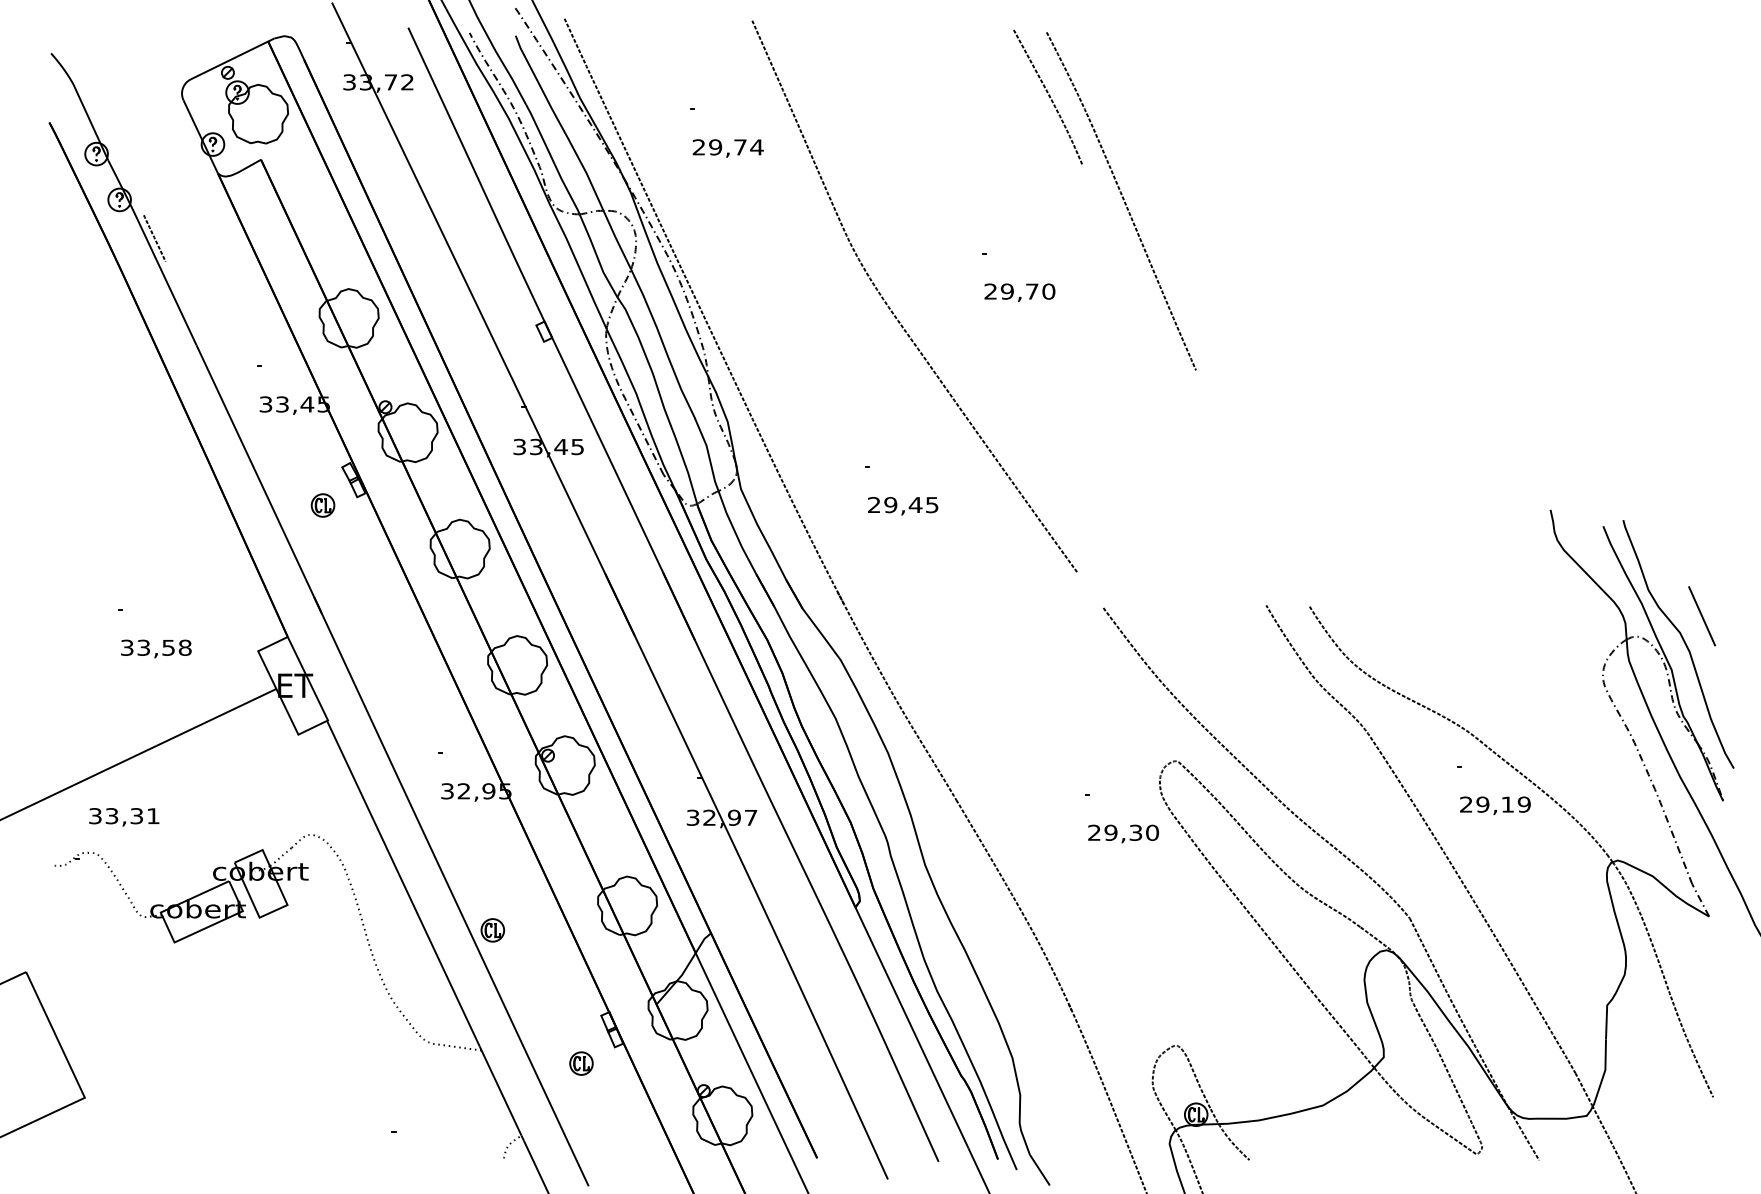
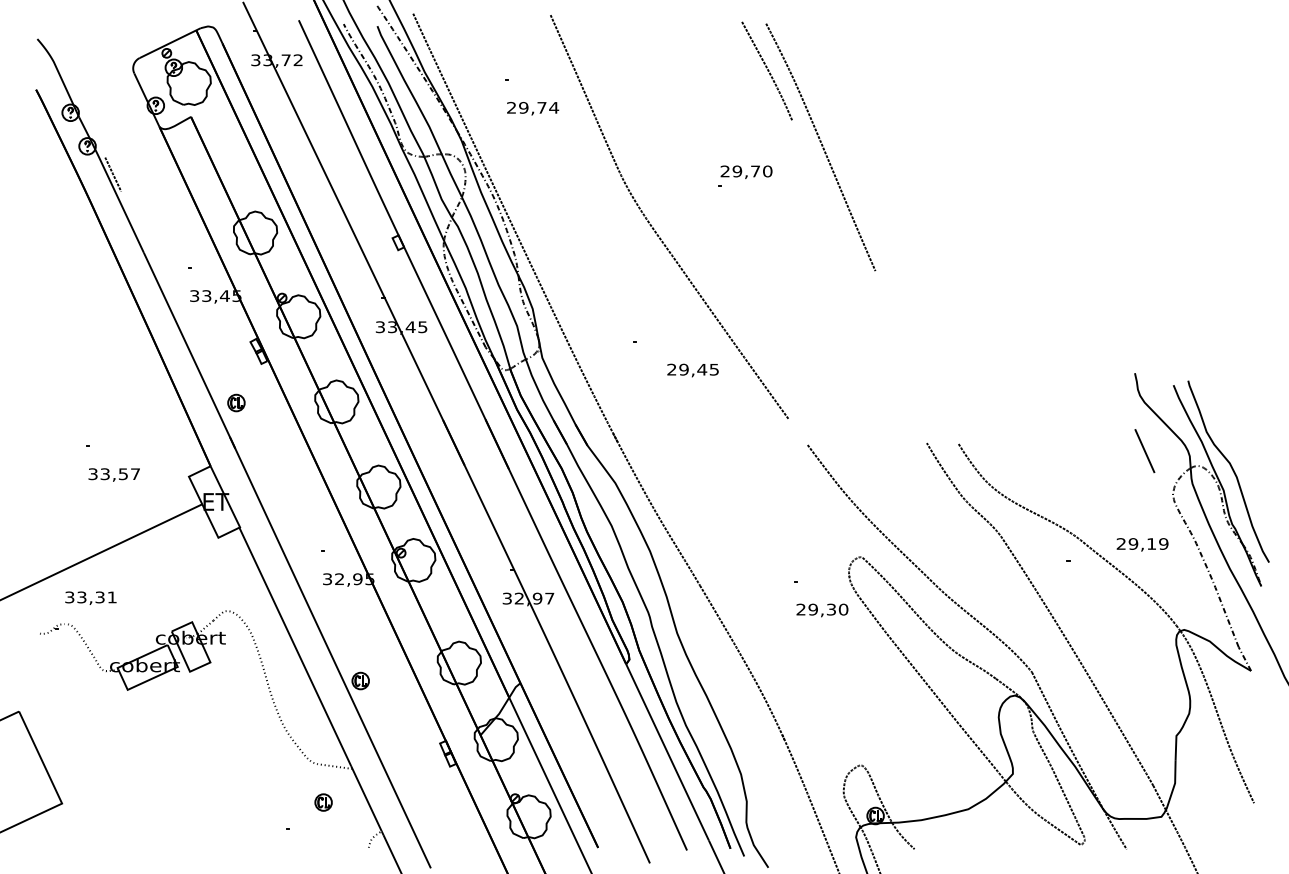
text: (1019, 291) -> (746, 171), moved
part: (323, 504) -> (236, 402), moved
text: (902, 506) -> (692, 370), moved
line: (1701, 615) -> (1144, 450), moved
text: (185, 648) -> (135, 474), 33,58 -> 33,57
text: (1495, 805) -> (1142, 544), moved
part: (581, 1063) -> (323, 802), moved

